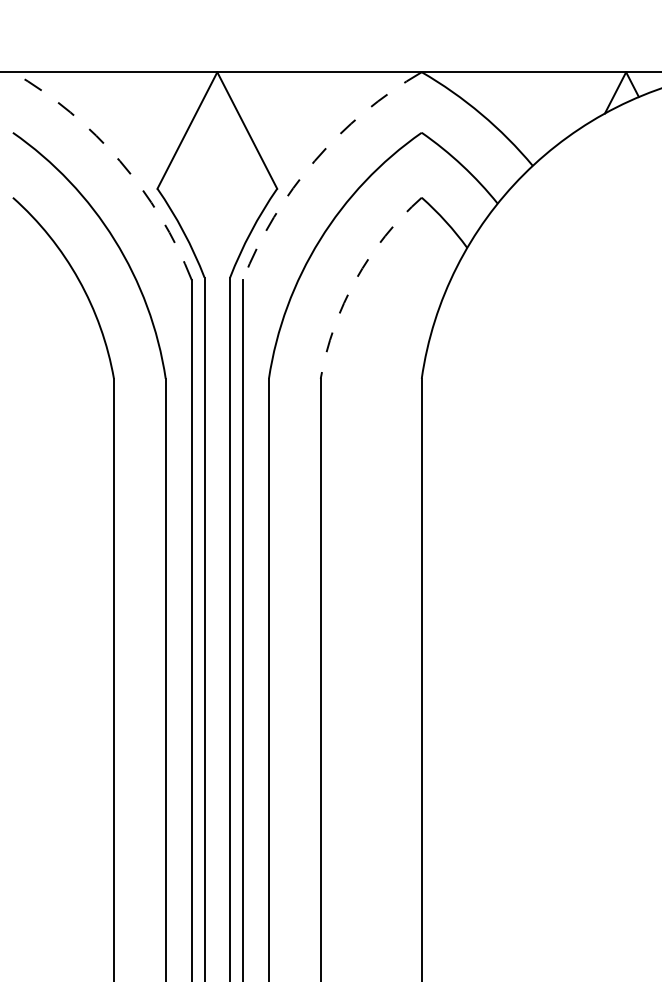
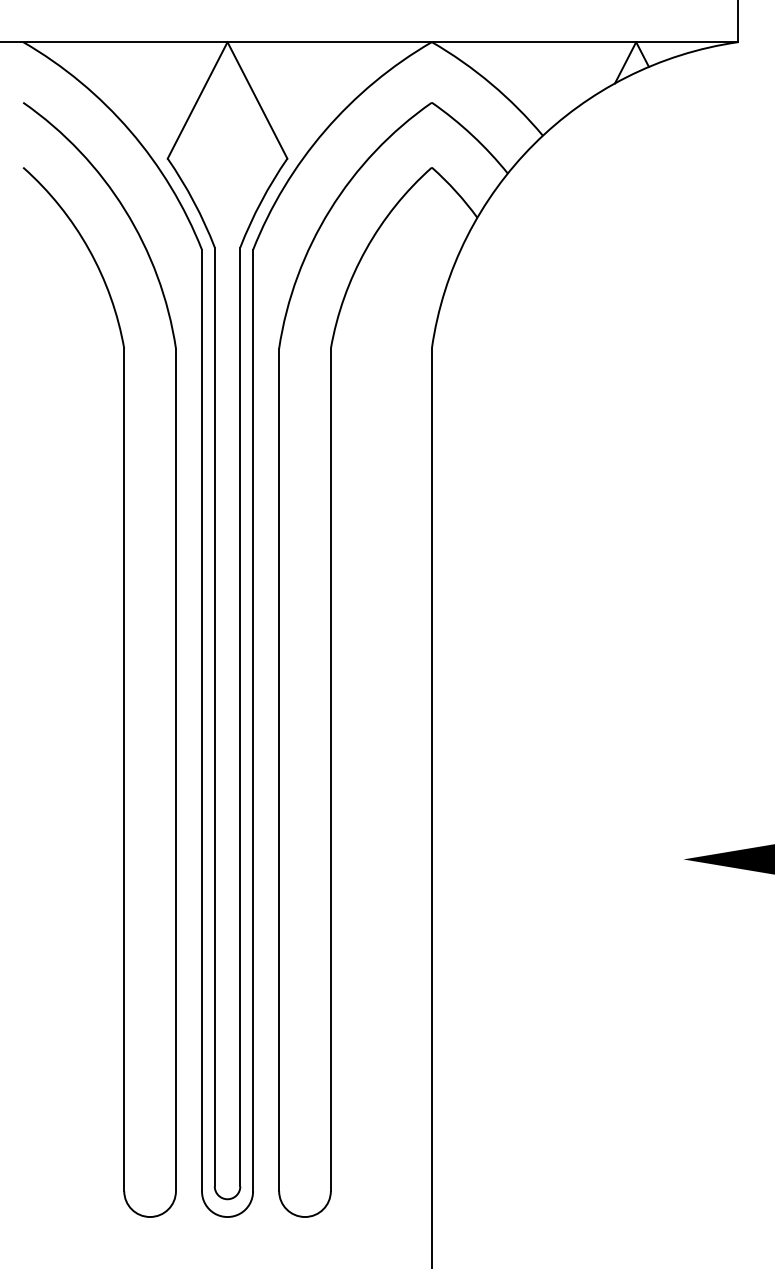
arc: (120, 160) -> (130, 130), dashed -> solid
arc: (314, 160) -> (324, 130), dashed -> solid
arc: (356, 279) -> (366, 249), dashed -> solid

